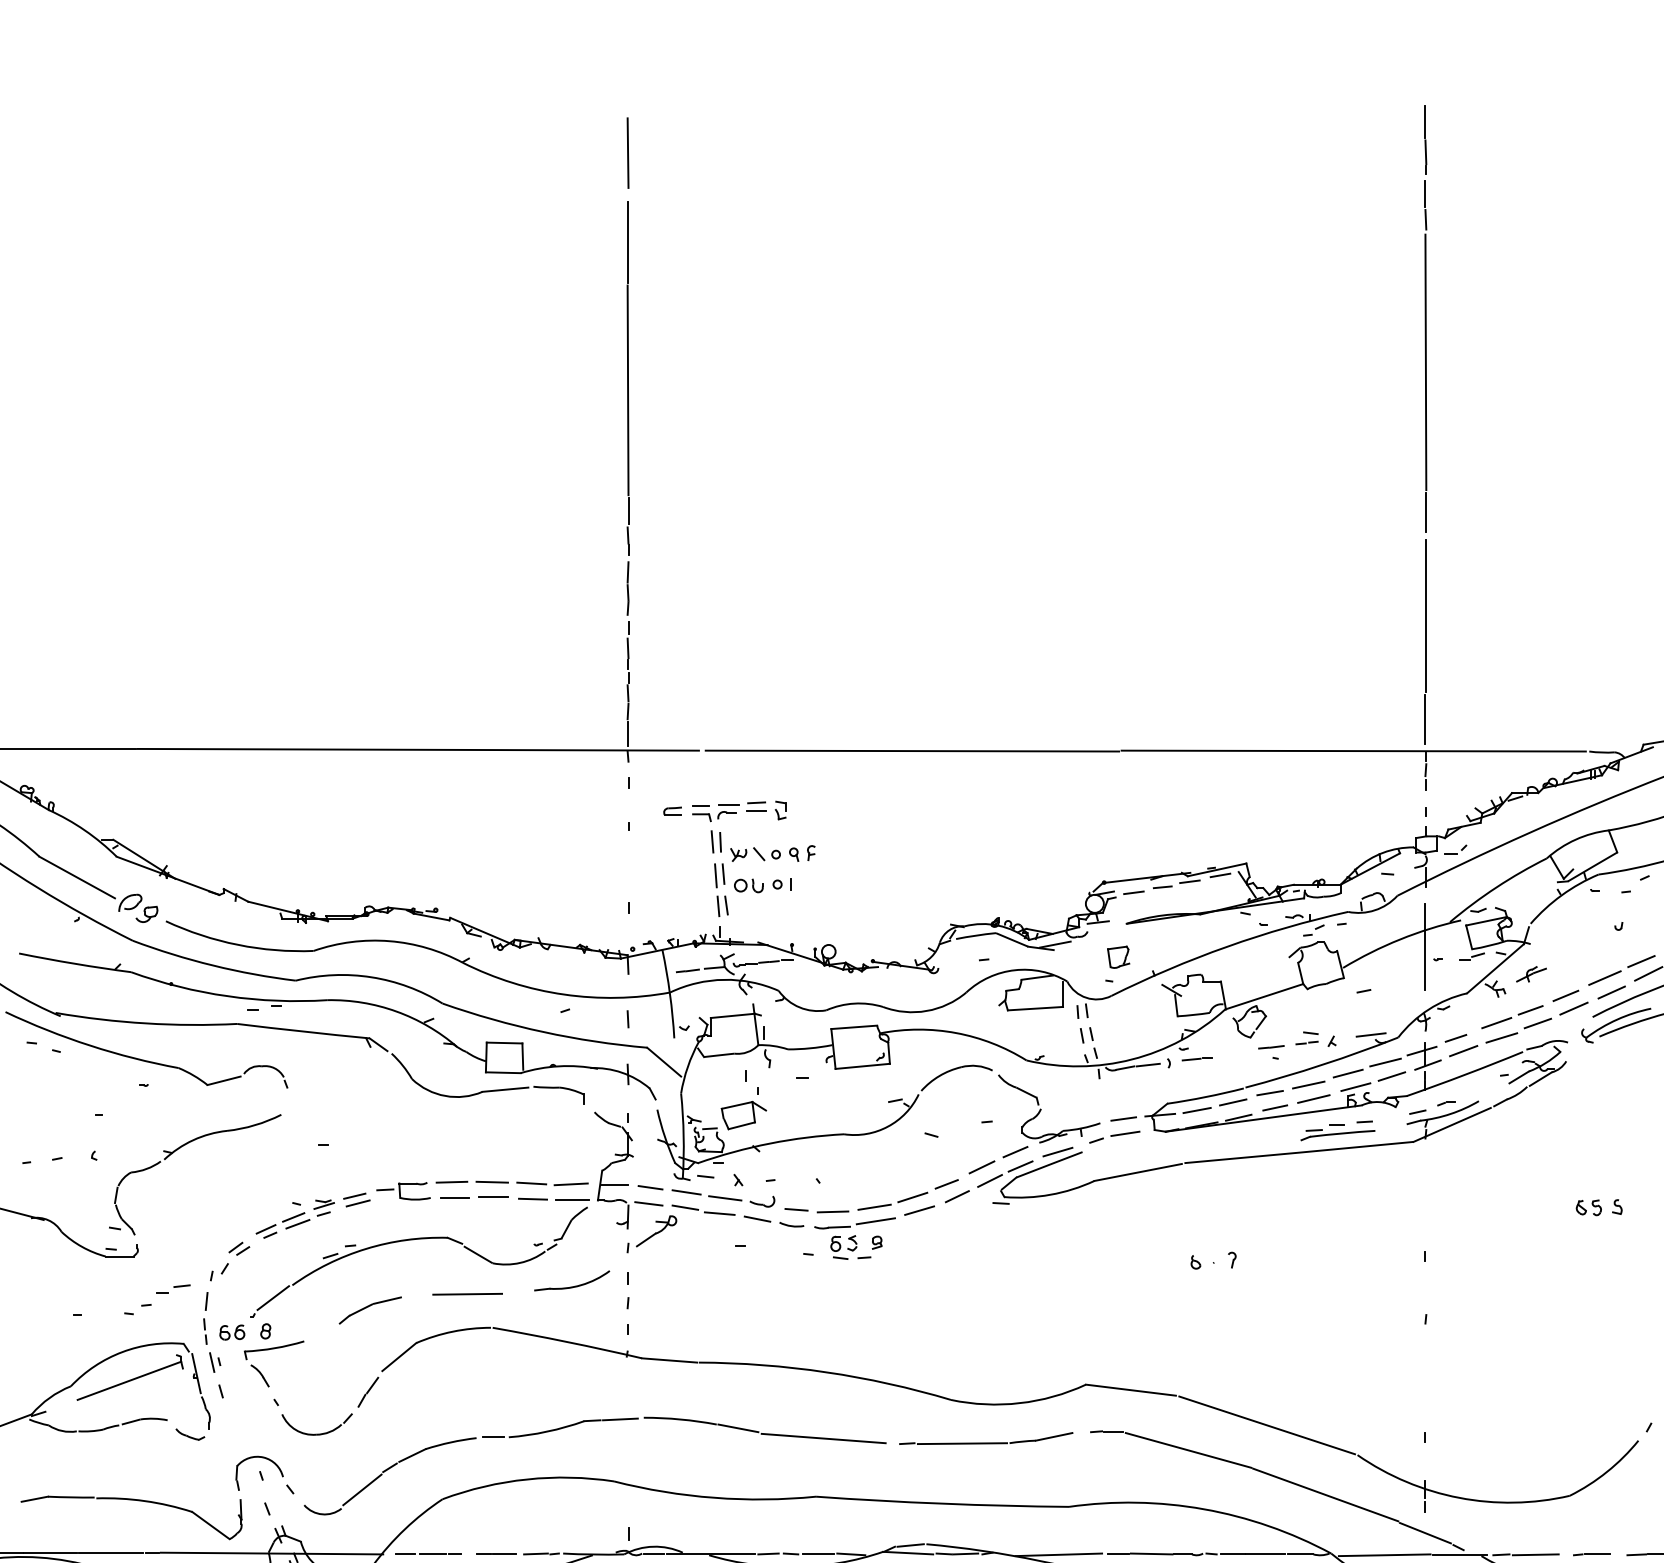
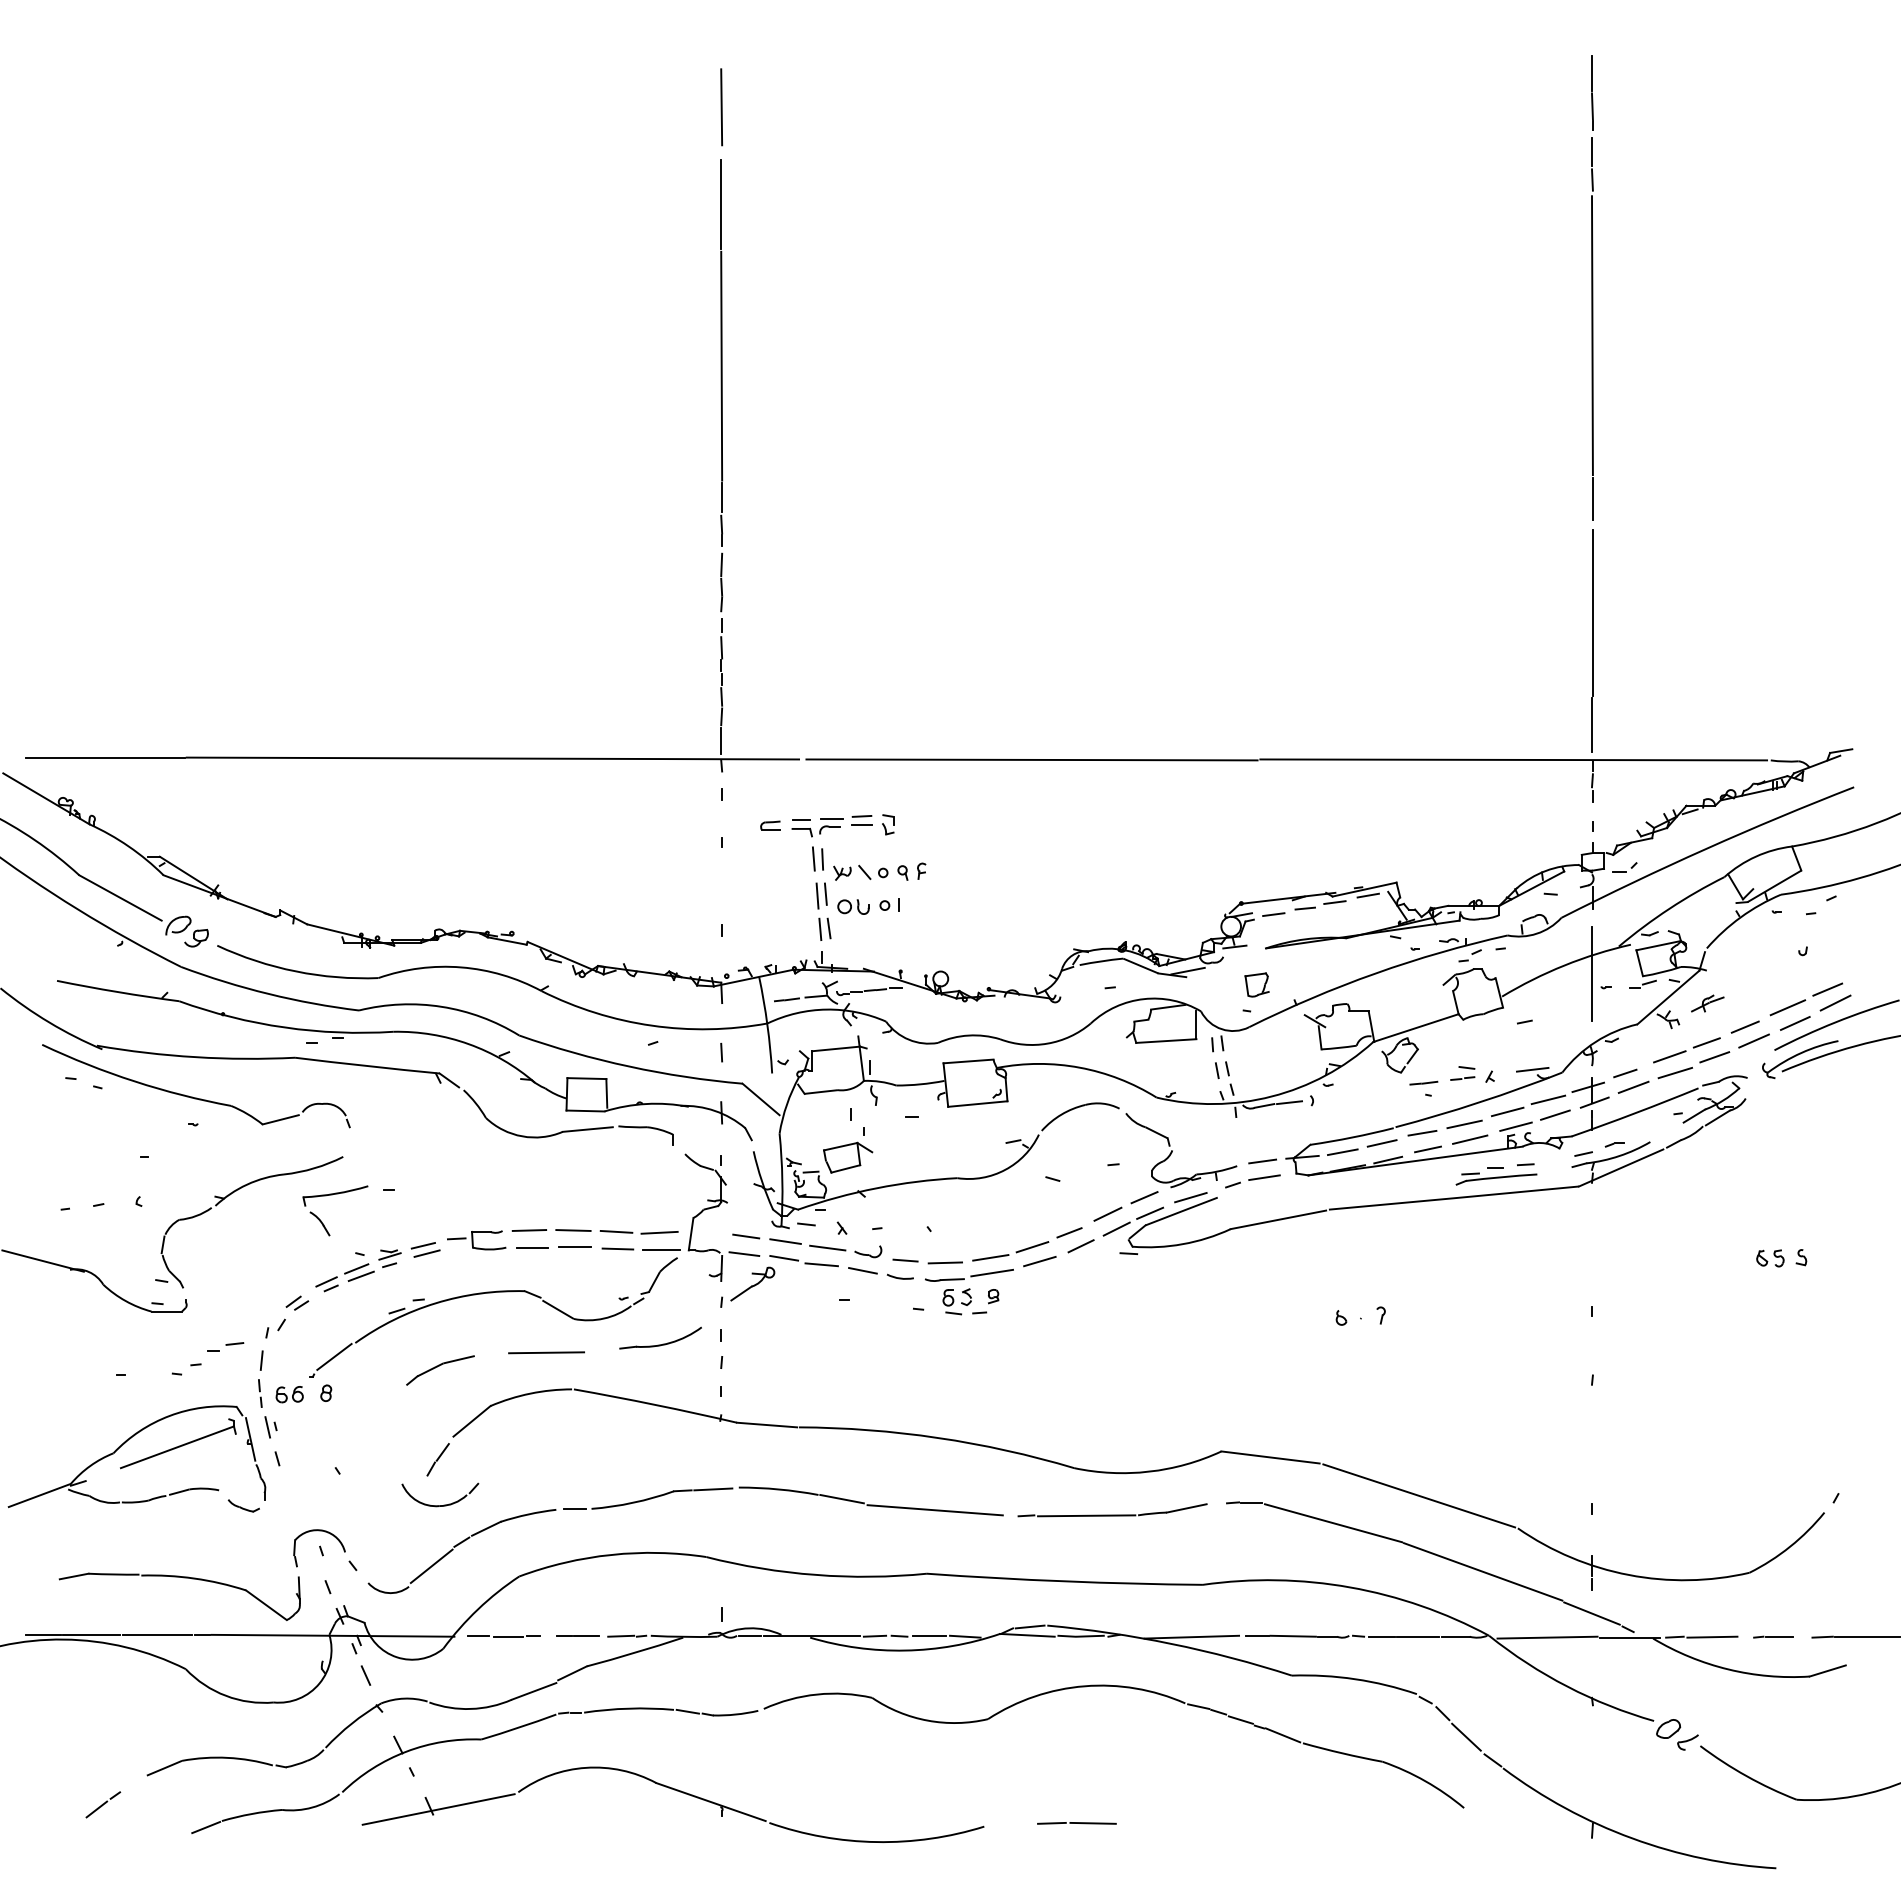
line: (1196, 1059) -> (1342, 1096), removed
line: (614, 1184) -> (706, 1233), removed
part: (271, 1349) -> (332, 1195), moved
part: (320, 1433) -> (444, 1504), moved

